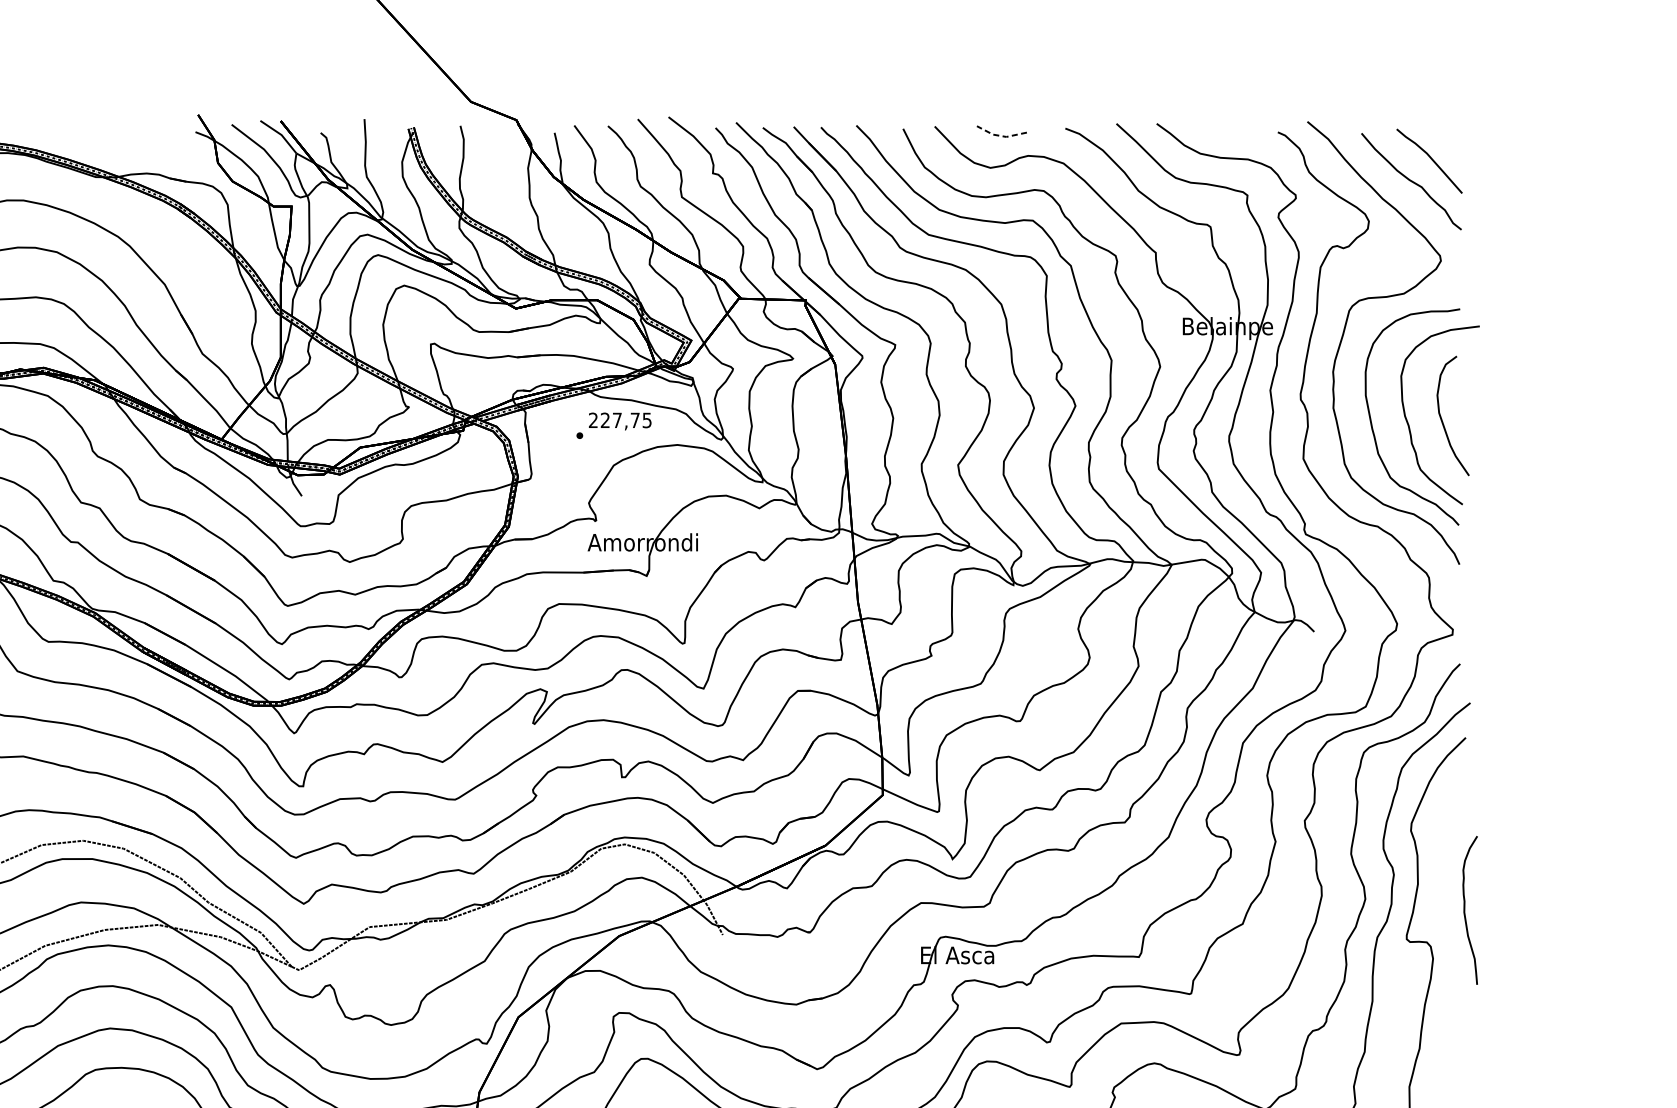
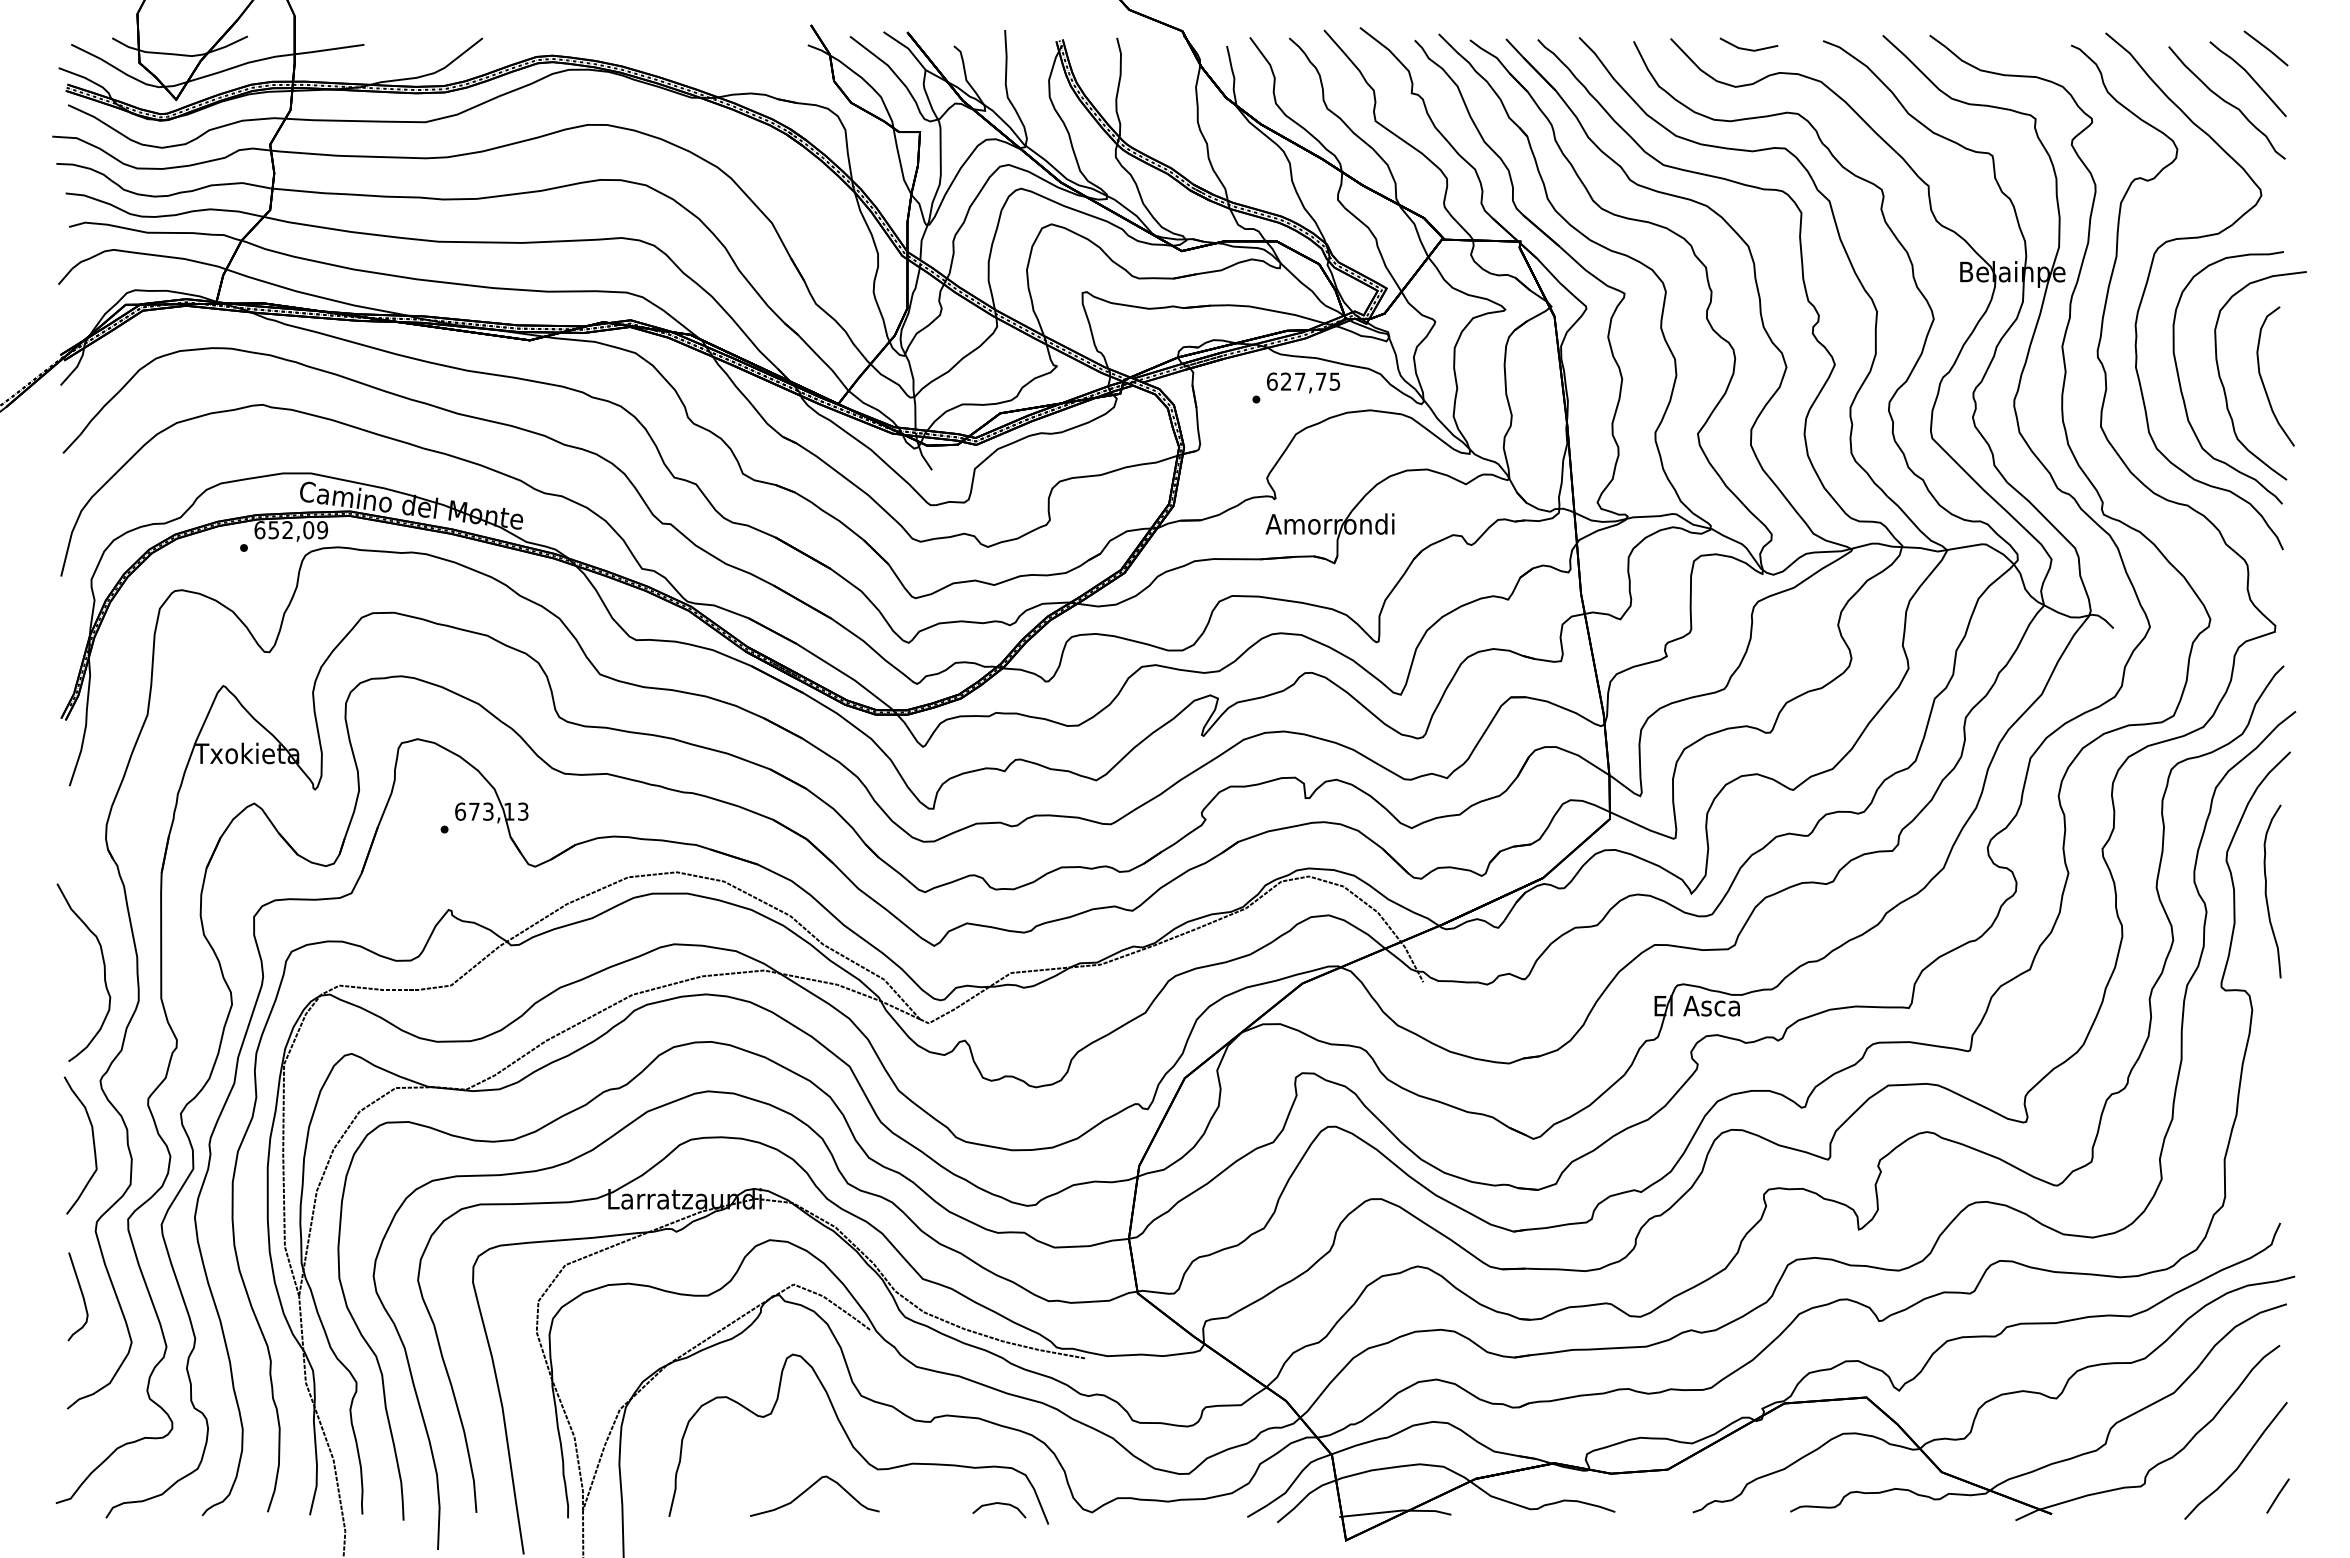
line: (1444, 134) -> (2265, 48), added
line: (1000, 135) -> (1747, 49), dashed -> solid
text: (593, 420) -> (1272, 381), 227,75 -> 627,75
curve: (1464, 910) -> (2266, 891), moved

